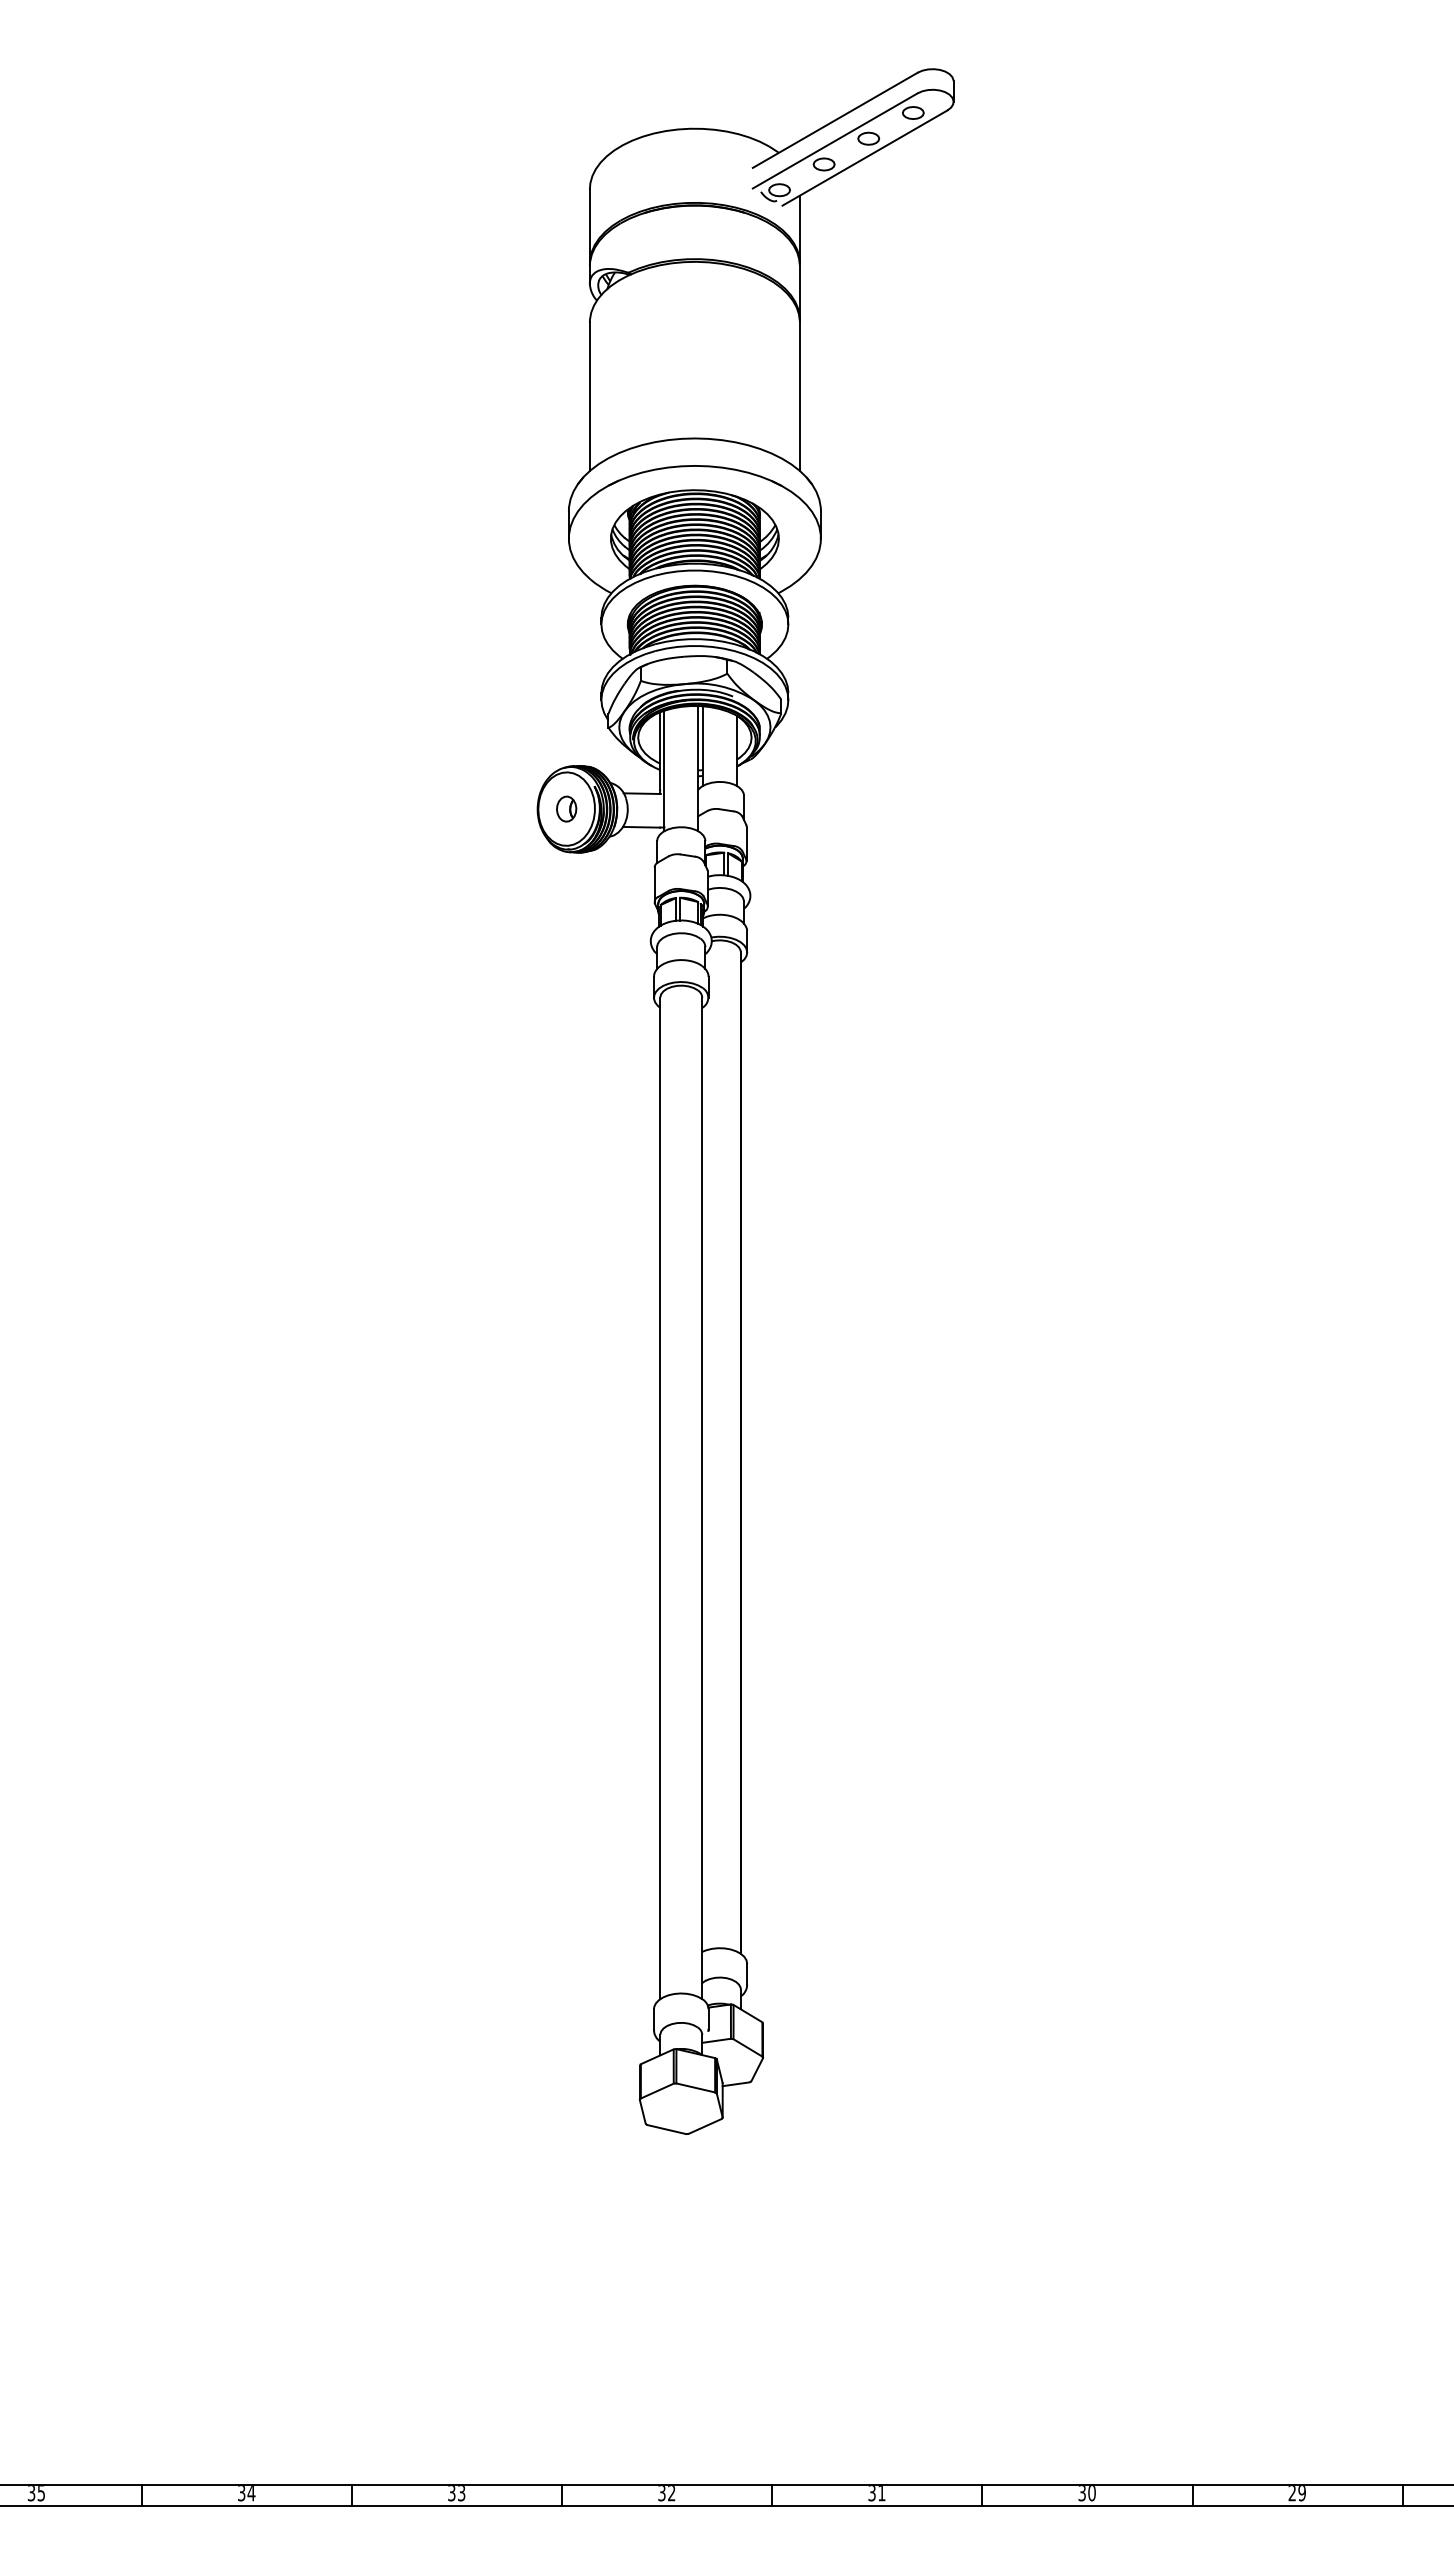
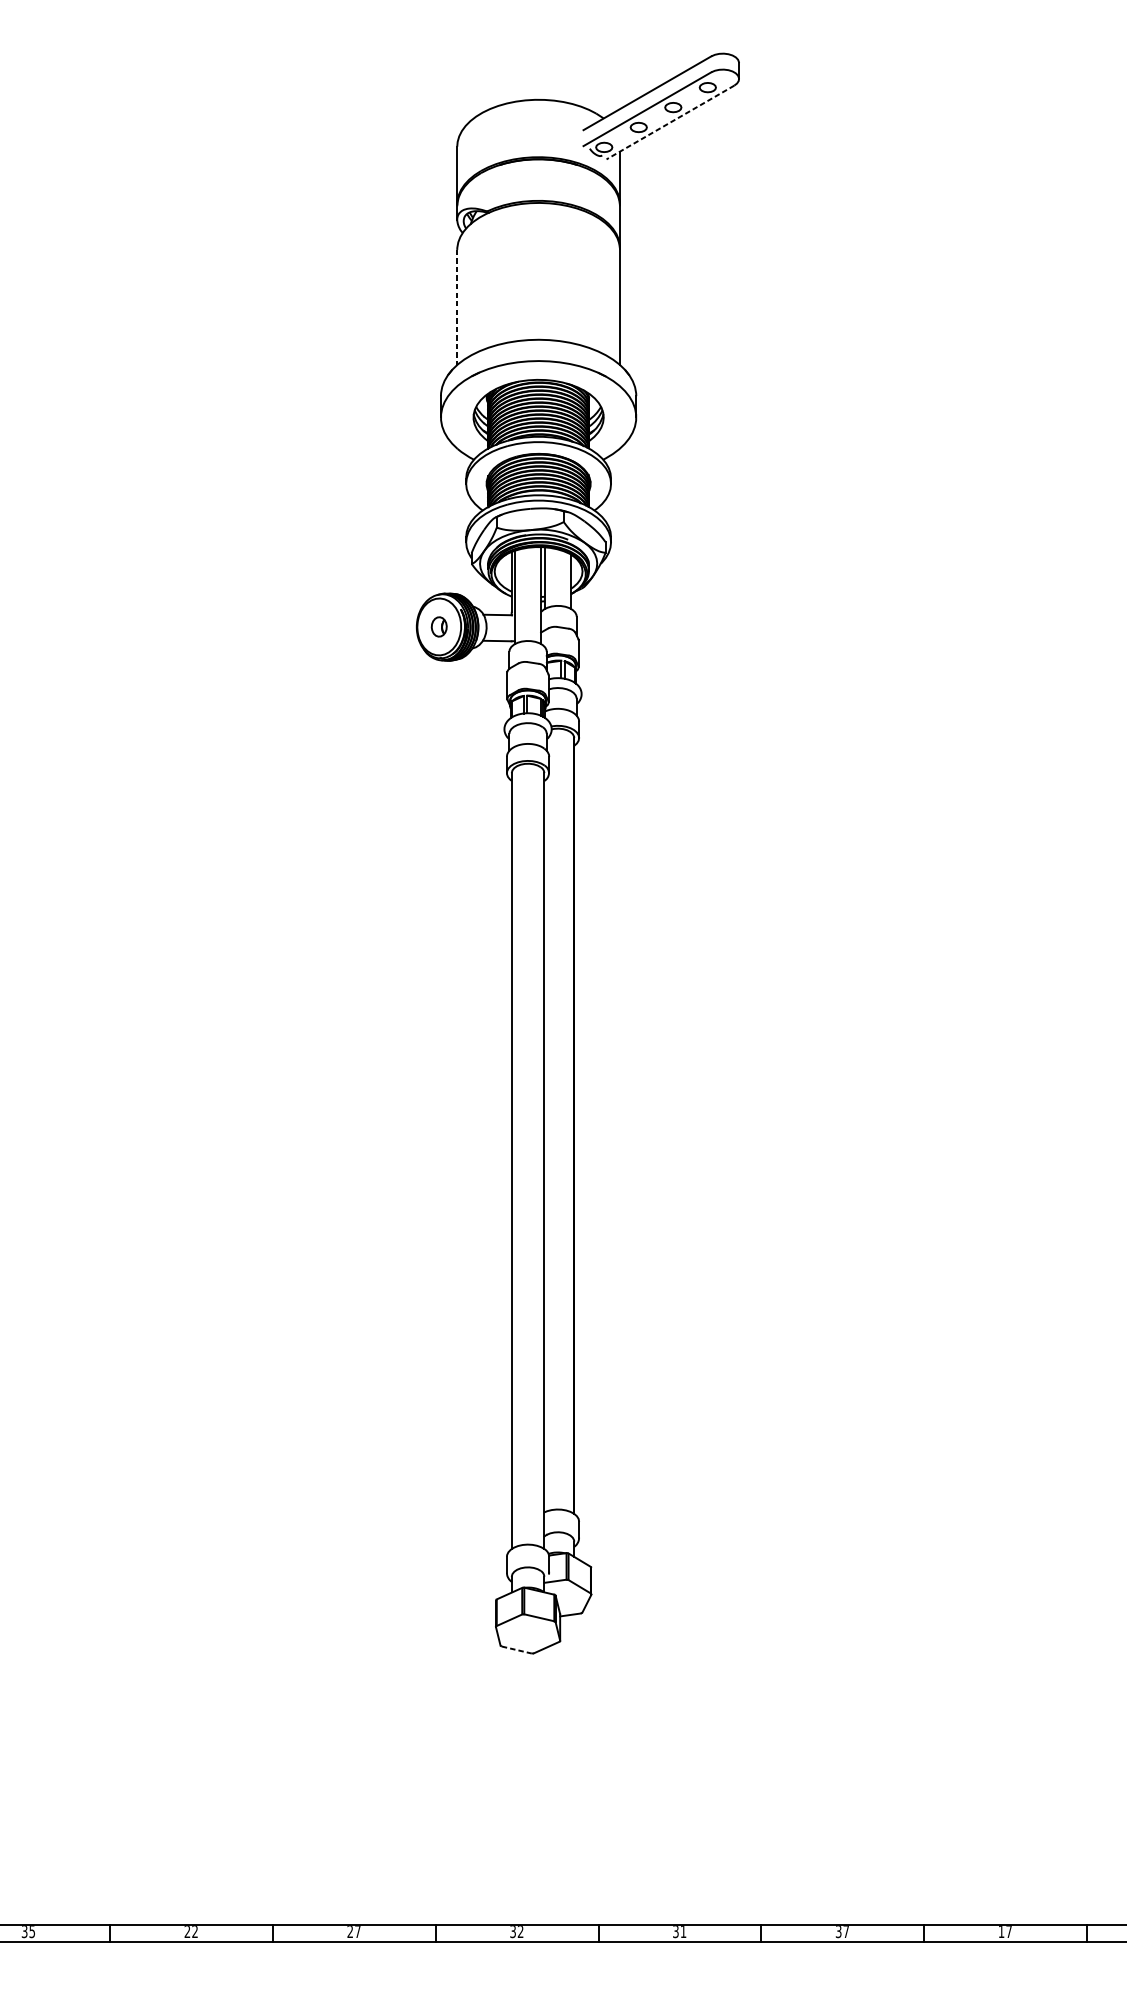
line: (864, 158) -> (670, 122), solid -> dashed
line: (589, 397) -> (456, 308), solid -> dashed
line: (666, 2129) -> (516, 1649), solid -> dashed
text: (246, 2493) -> (191, 1932), 34 -> 22
text: (456, 2493) -> (353, 1932), 33 -> 27
text: (1091, 2493) -> (845, 1932), 30 -> 37
text: (1296, 2493) -> (1004, 1932), 29 -> 17

